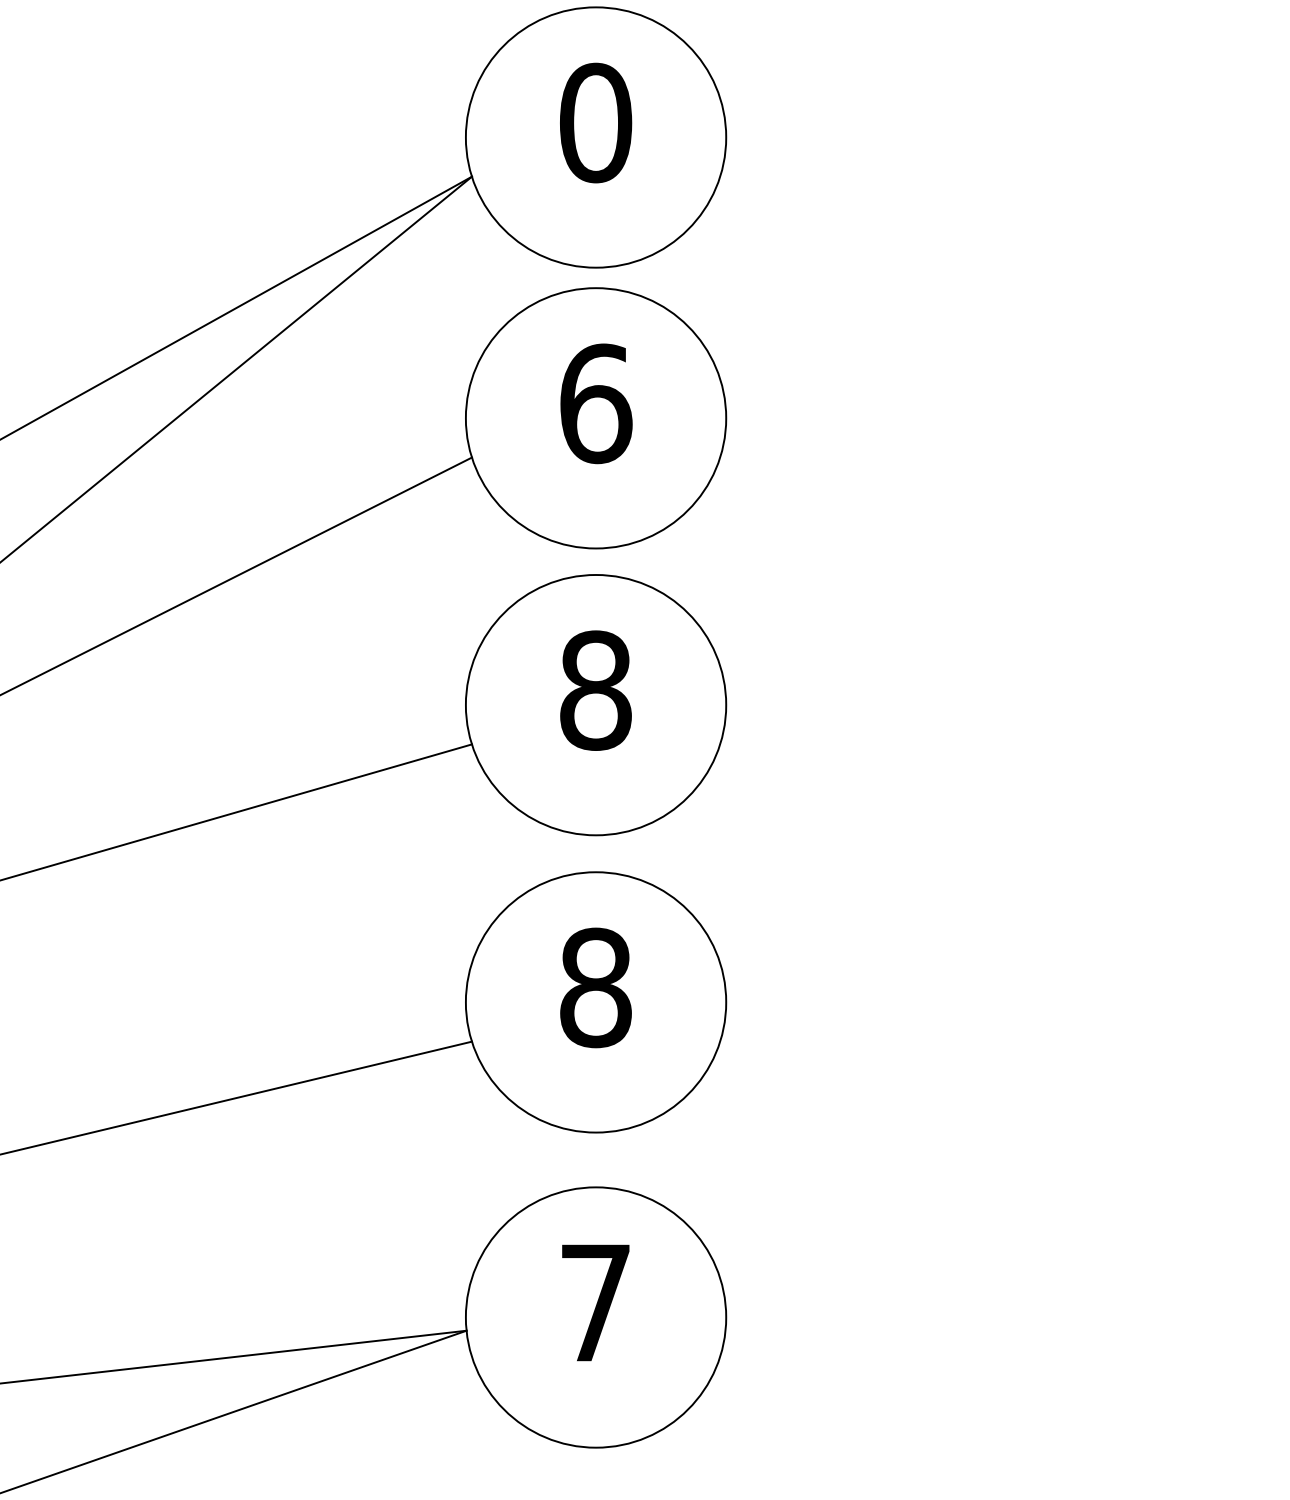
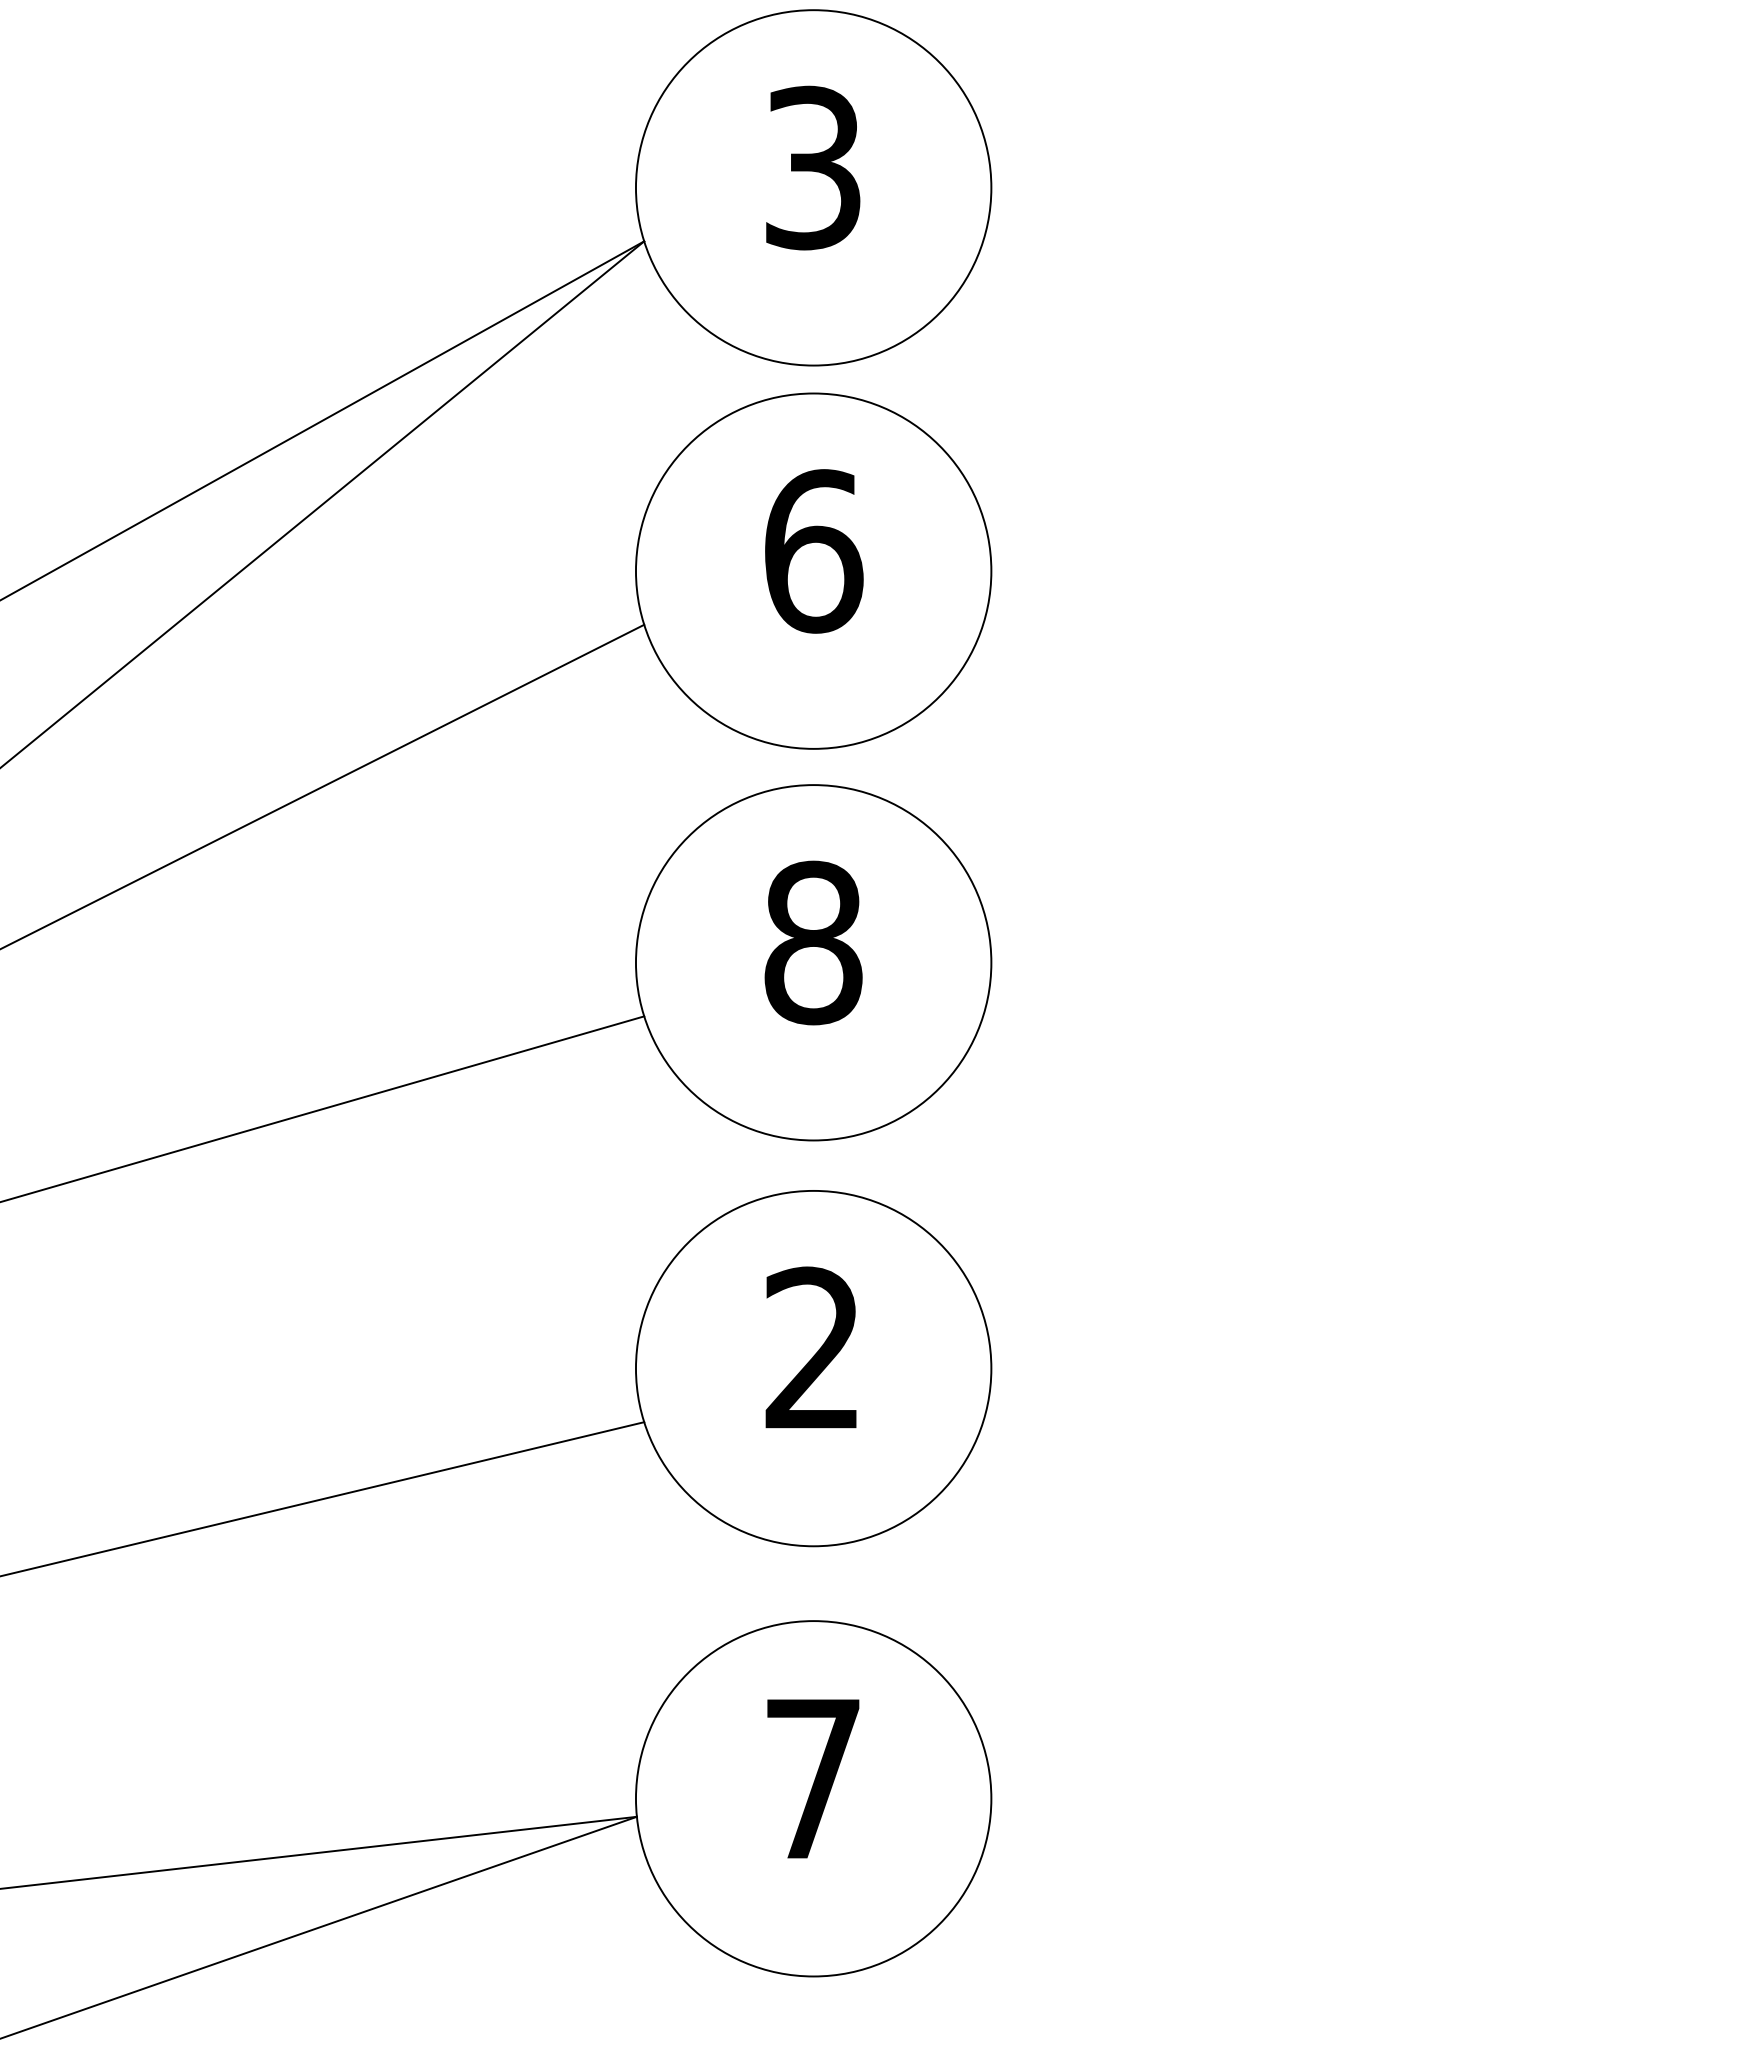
text: (595, 122) -> (813, 167), 0 -> 3
text: (595, 987) -> (813, 1348), 8 -> 2

